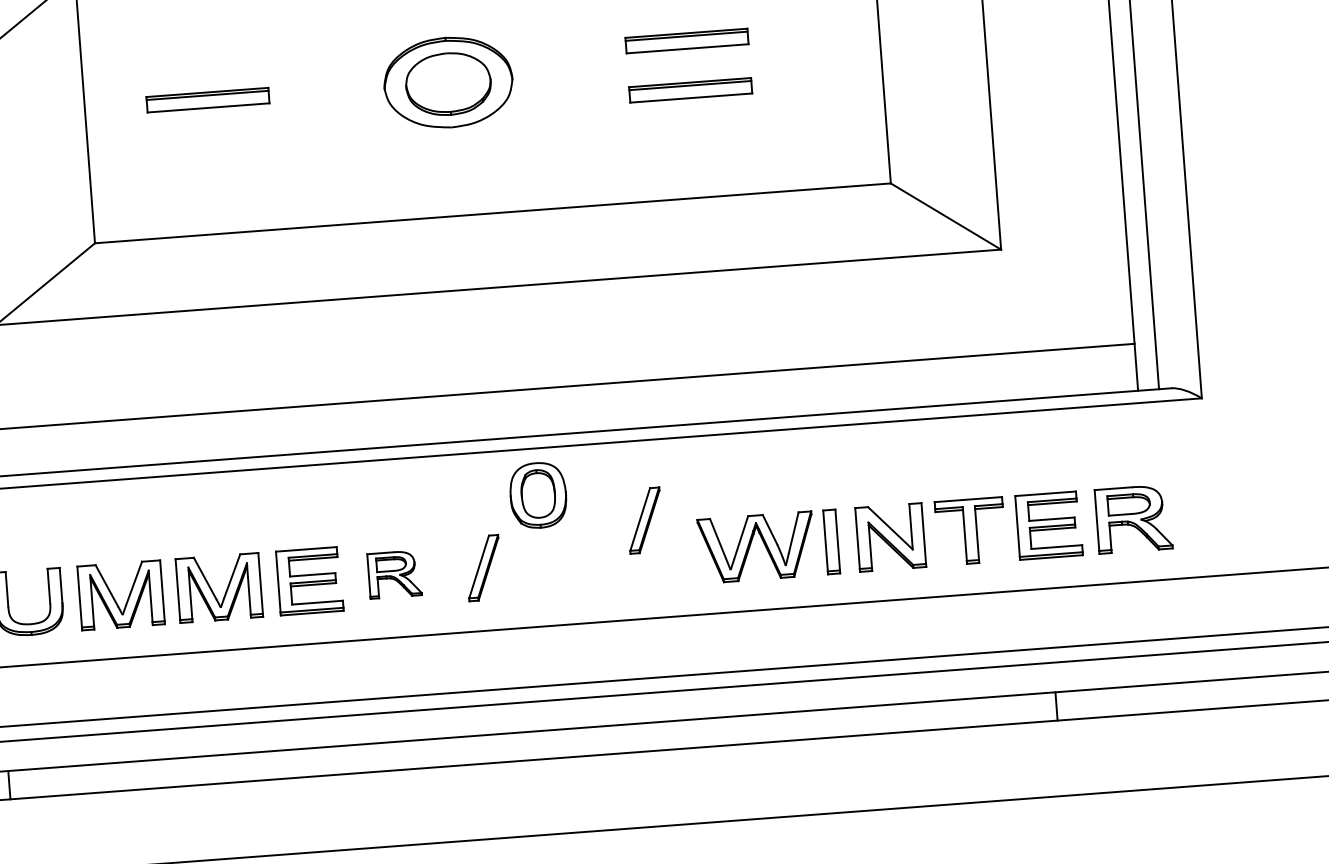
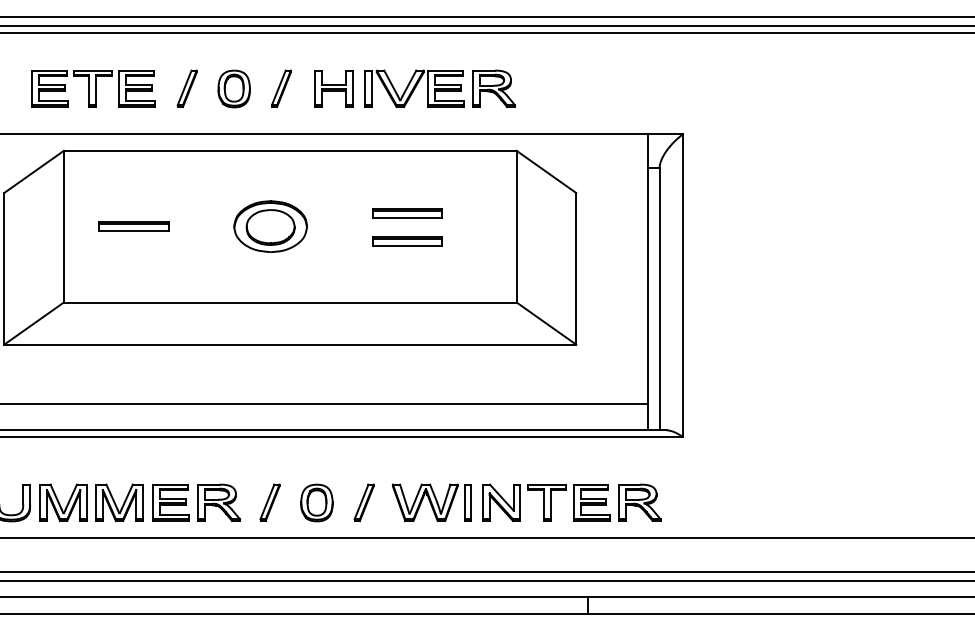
part: (537, 494) -> (316, 502), moved
part: (643, 520) -> (363, 502), moved
part: (394, 574) -> (219, 502), size x1.43

